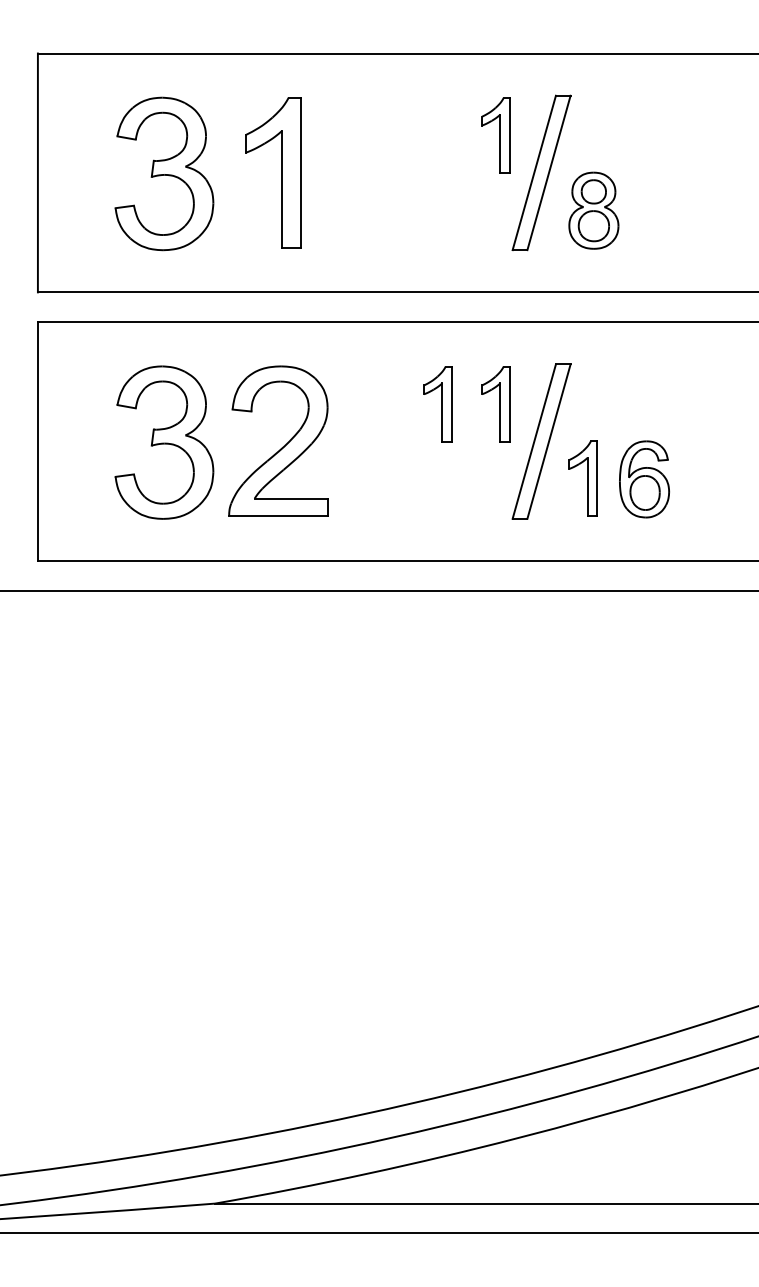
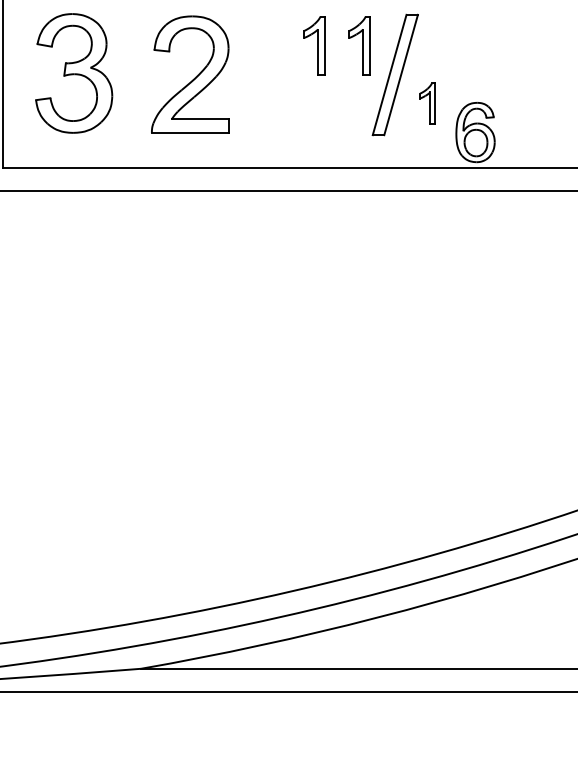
part: (164, 442) -> (74, 73), moved
part: (582, 478) -> (427, 103), size x0.7
part: (644, 479) -> (475, 132), moved

